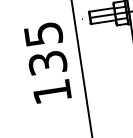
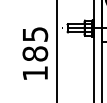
text: (47, 62) -> (35, 53), 135 -> 185

